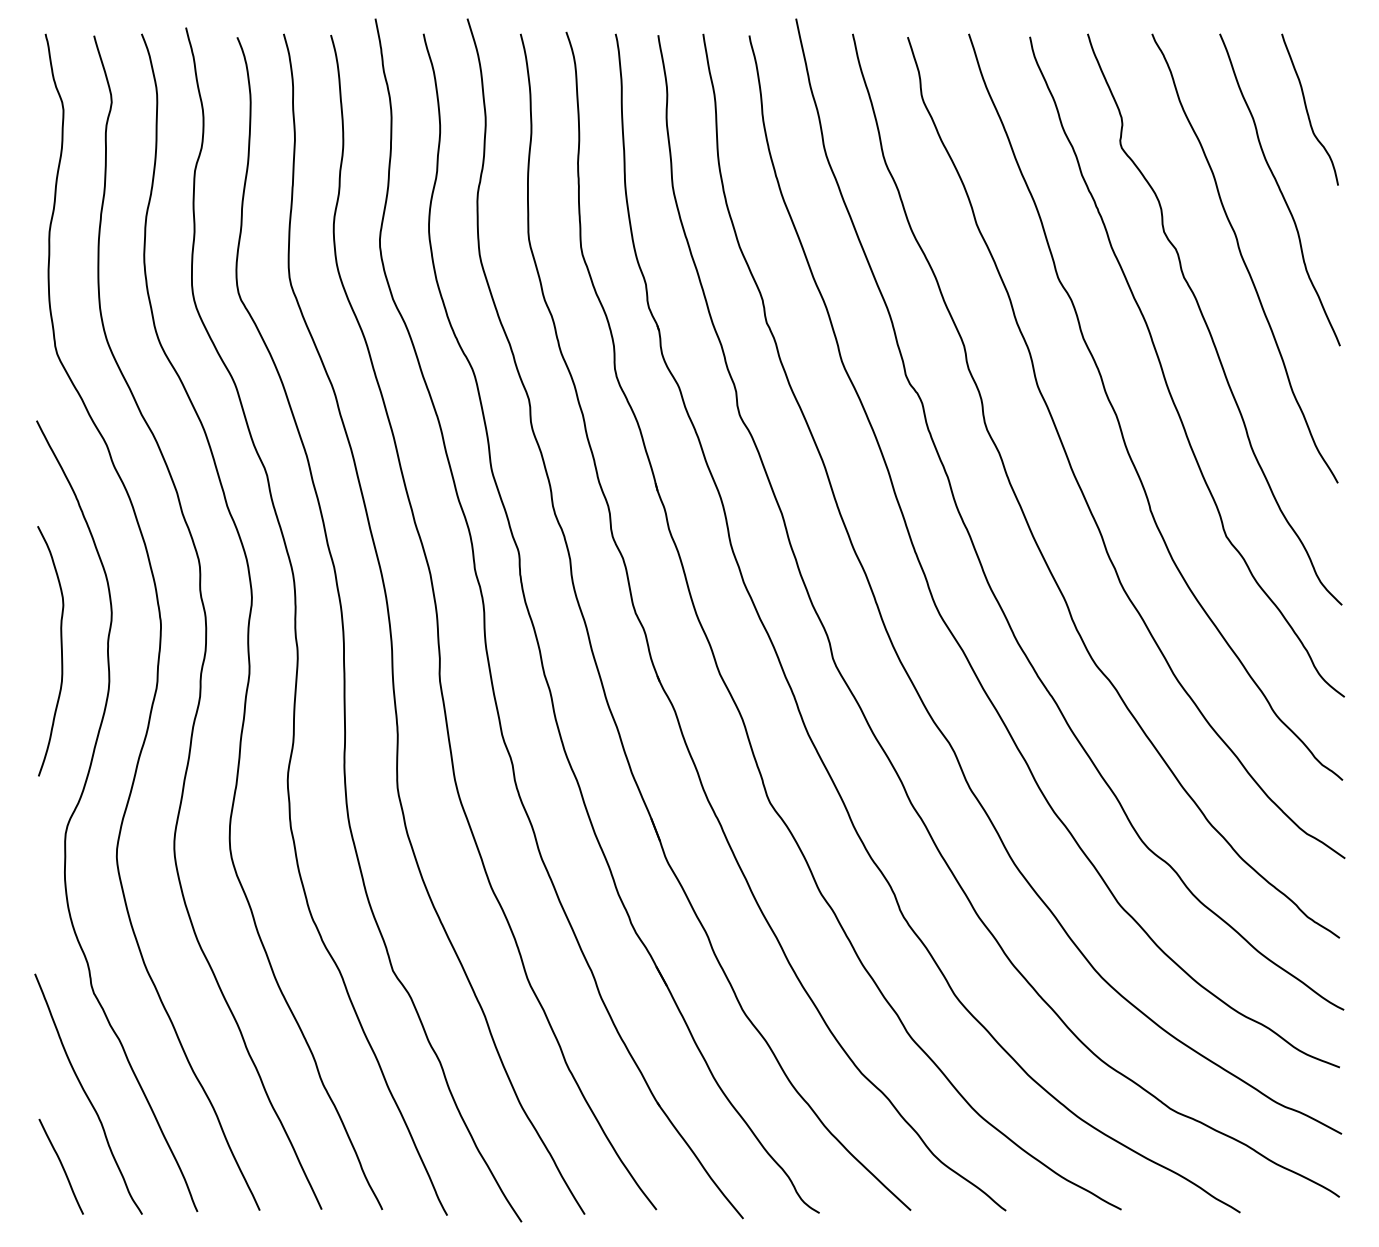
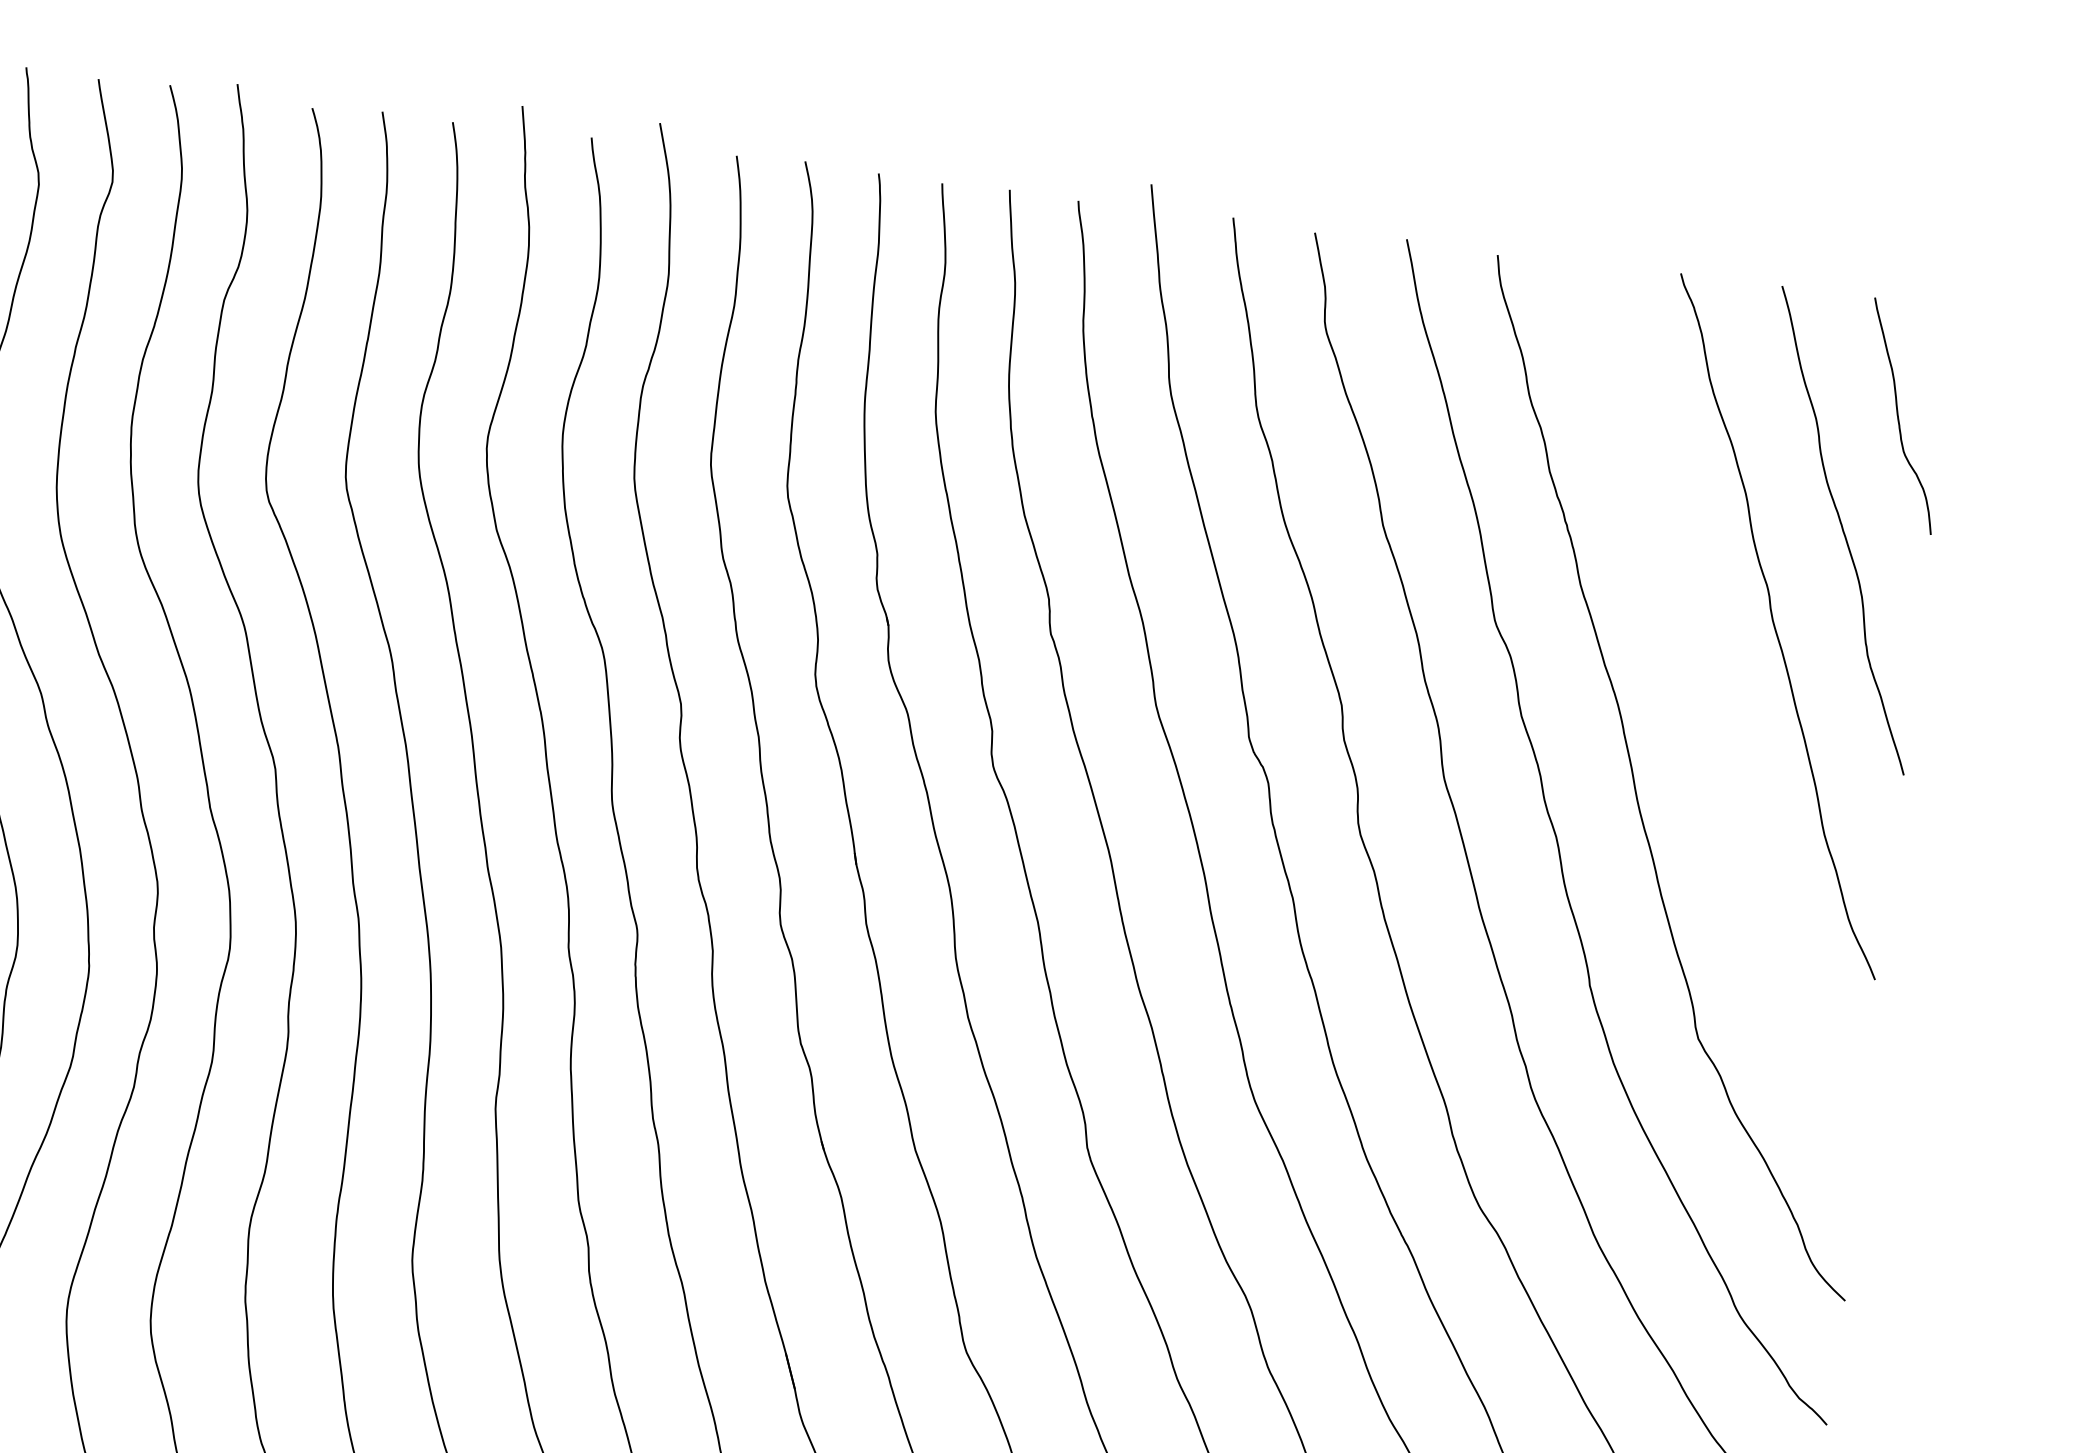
curve: (1206, 321) -> (1708, 713), removed

